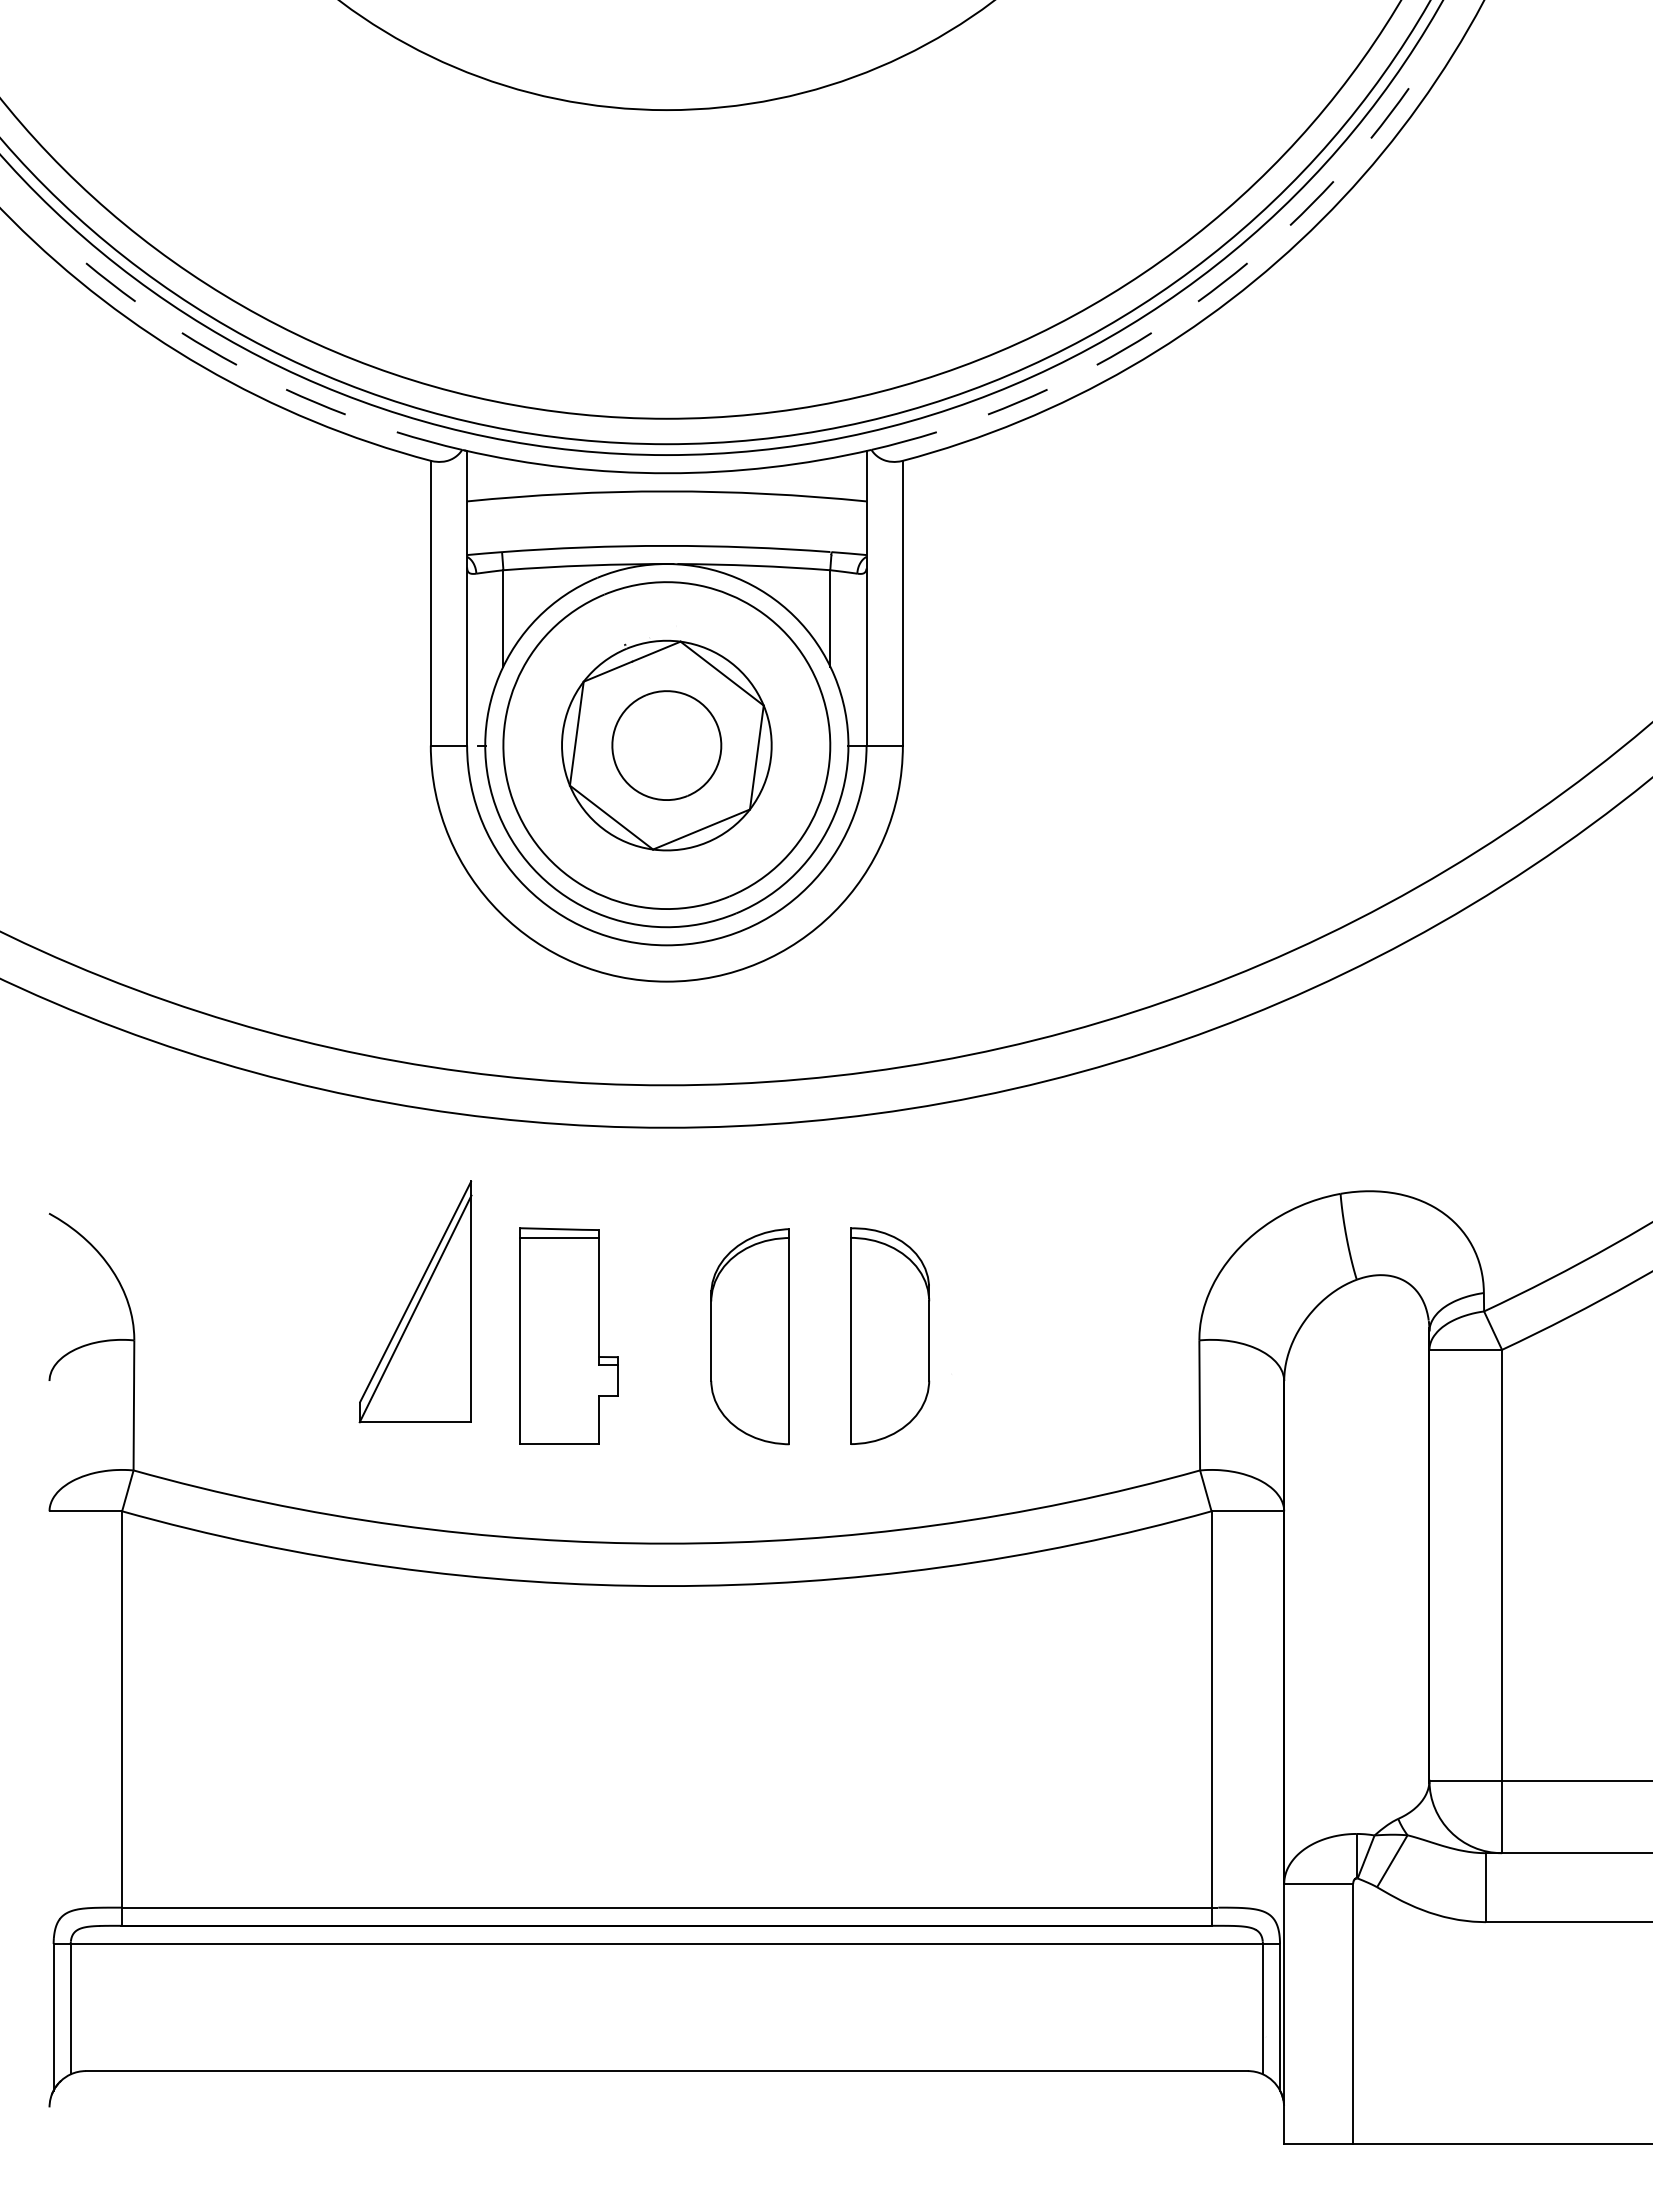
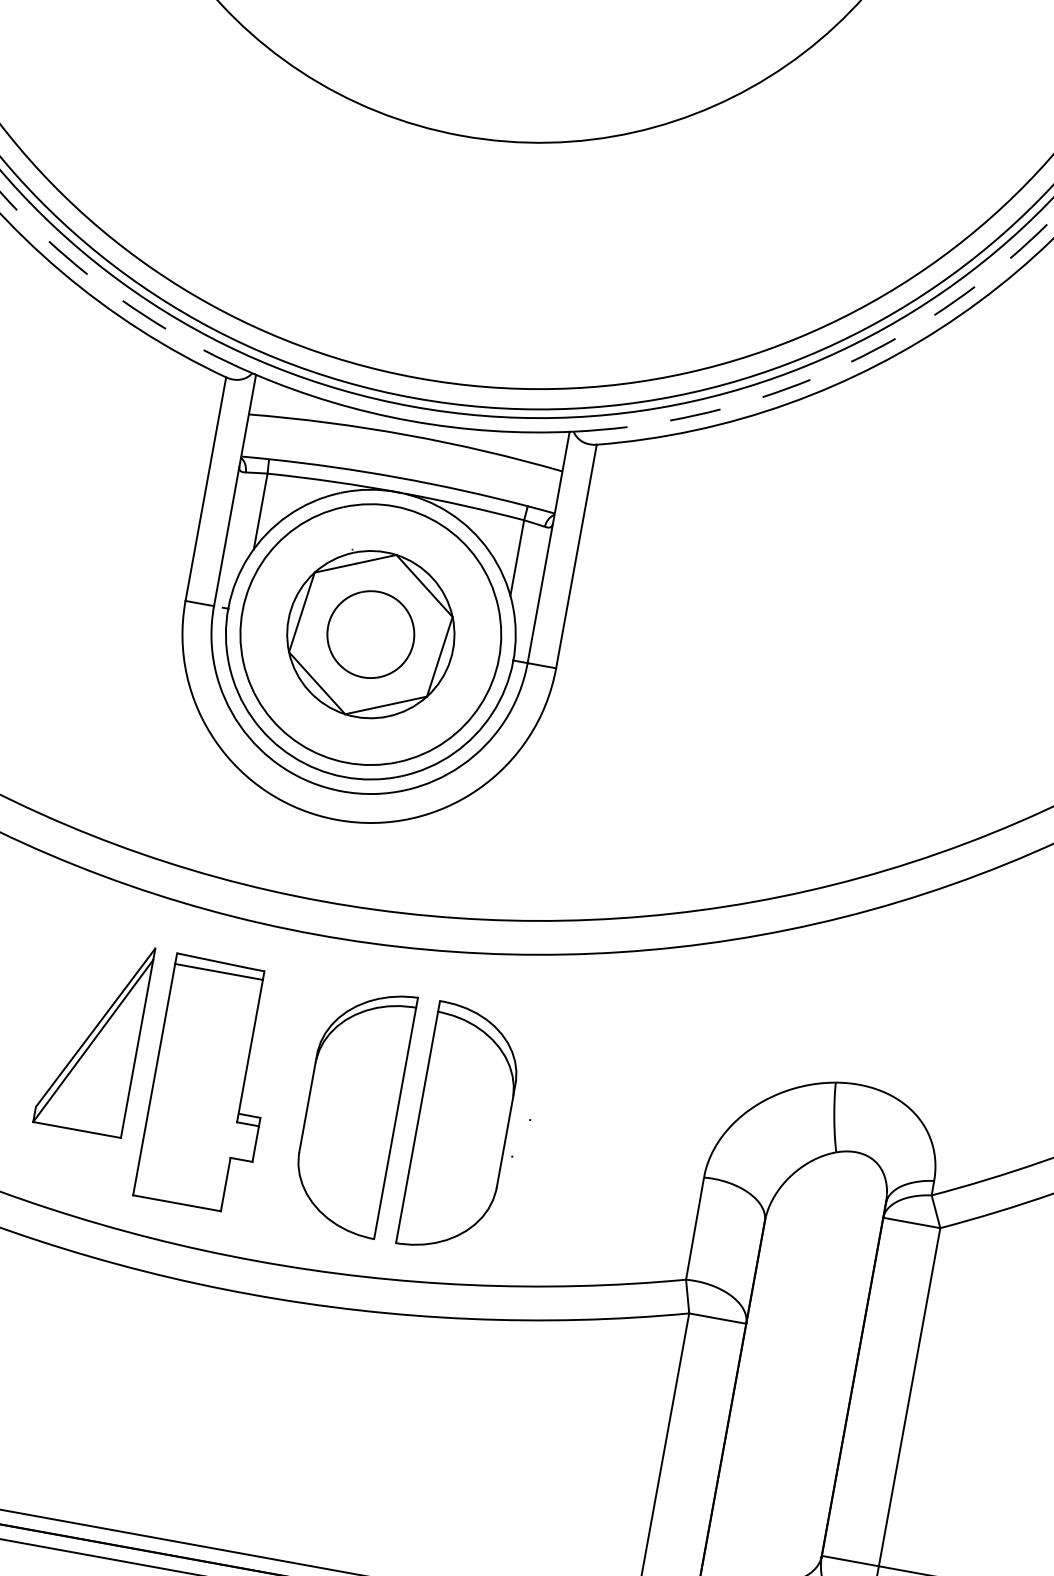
part: (568, 1335) -> (209, 1083), size x1.43
part: (749, 1336) -> (351, 1110), size x1.43
part: (889, 1336) -> (461, 1130), size x1.43

